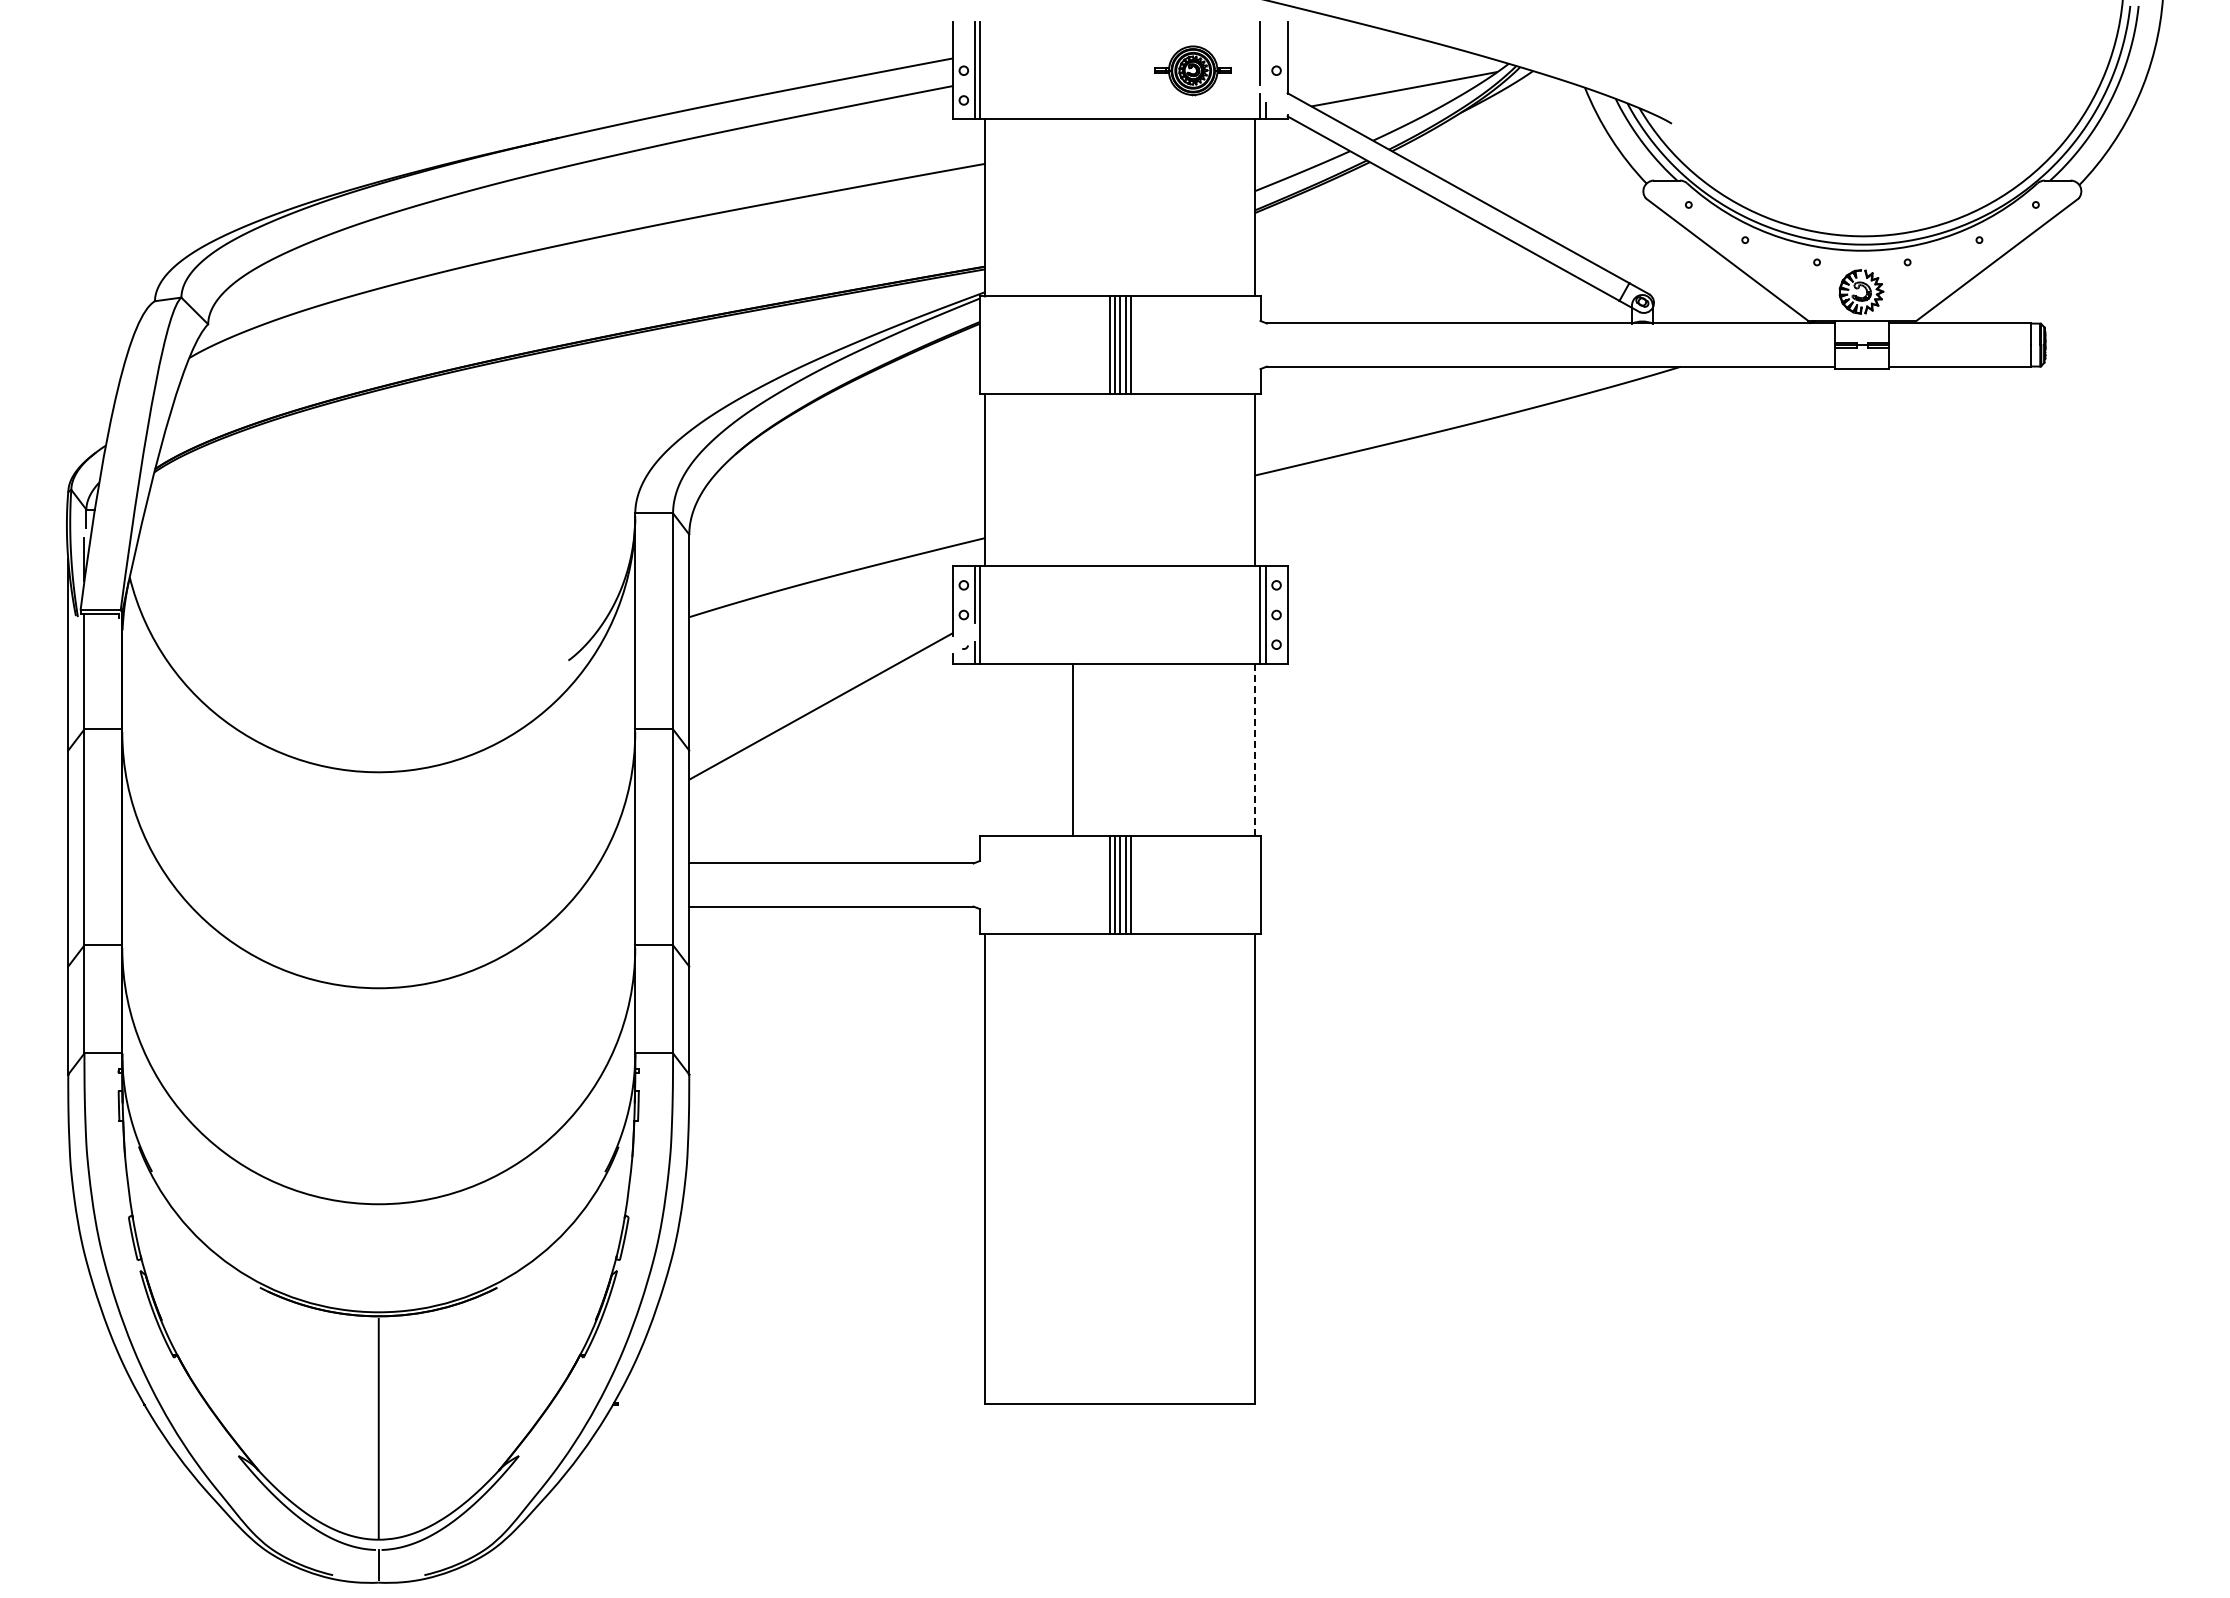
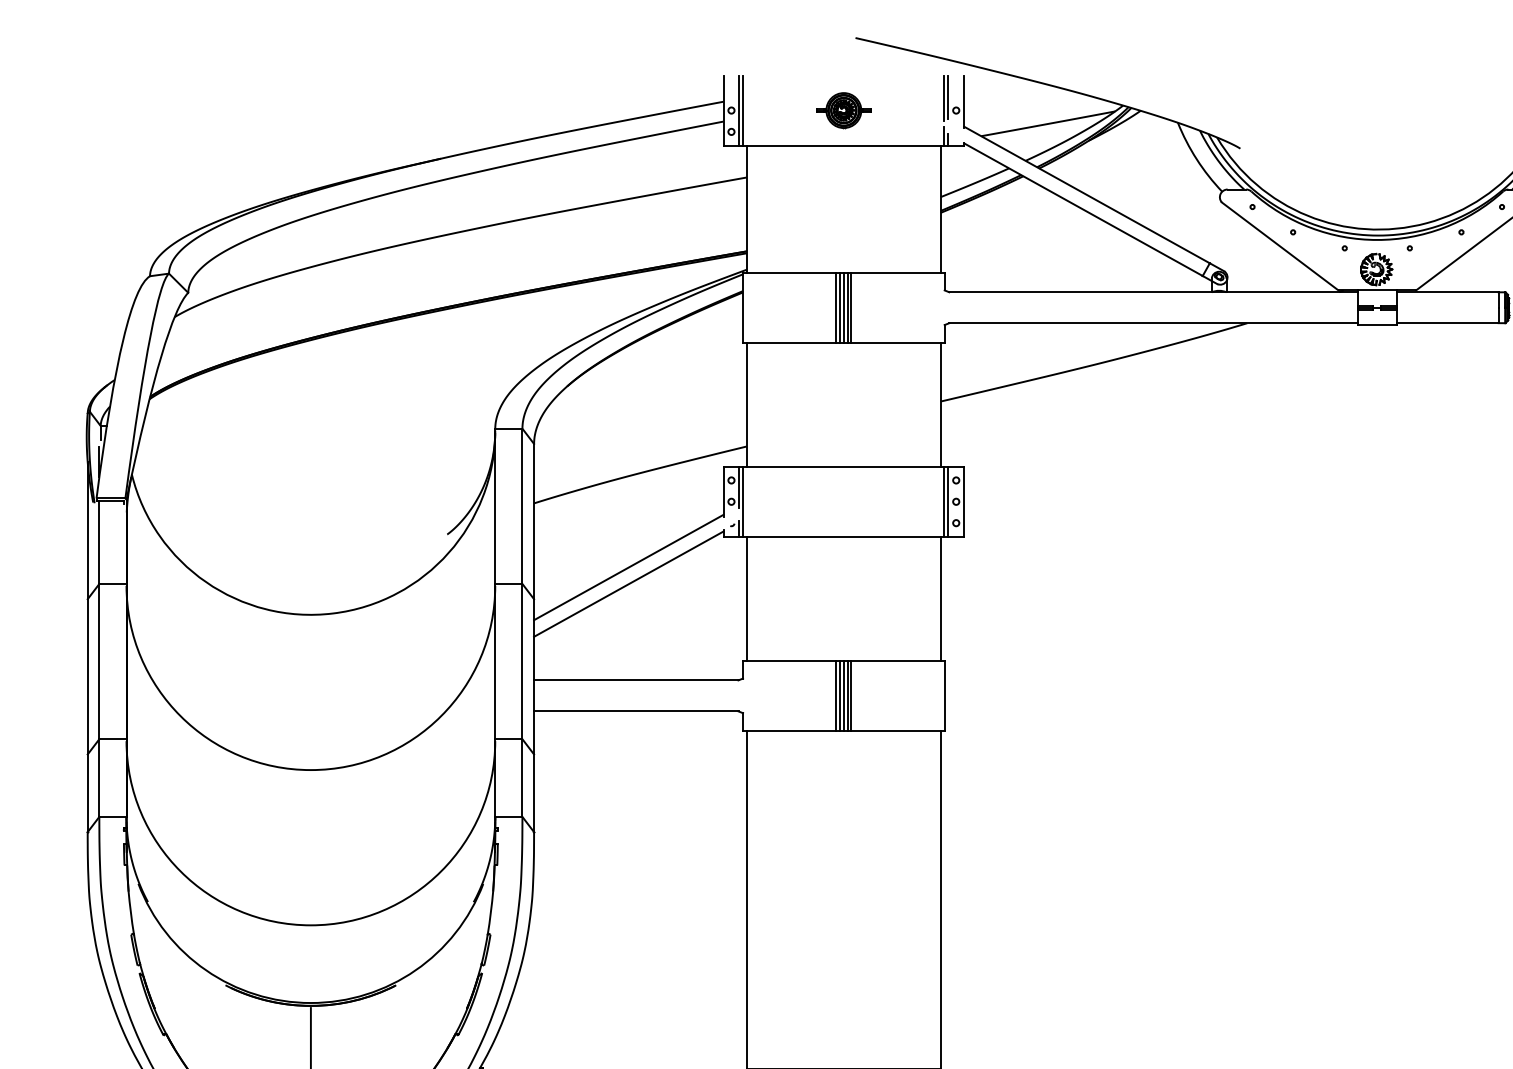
line: (1265, 52) -> (948, 97), added
part: (1192, 70) -> (843, 110), moved
line: (820, 729) -> (628, 584), added
line: (1073, 749) -> (747, 598), moved
line: (1255, 749) -> (941, 598), dashed -> solid

